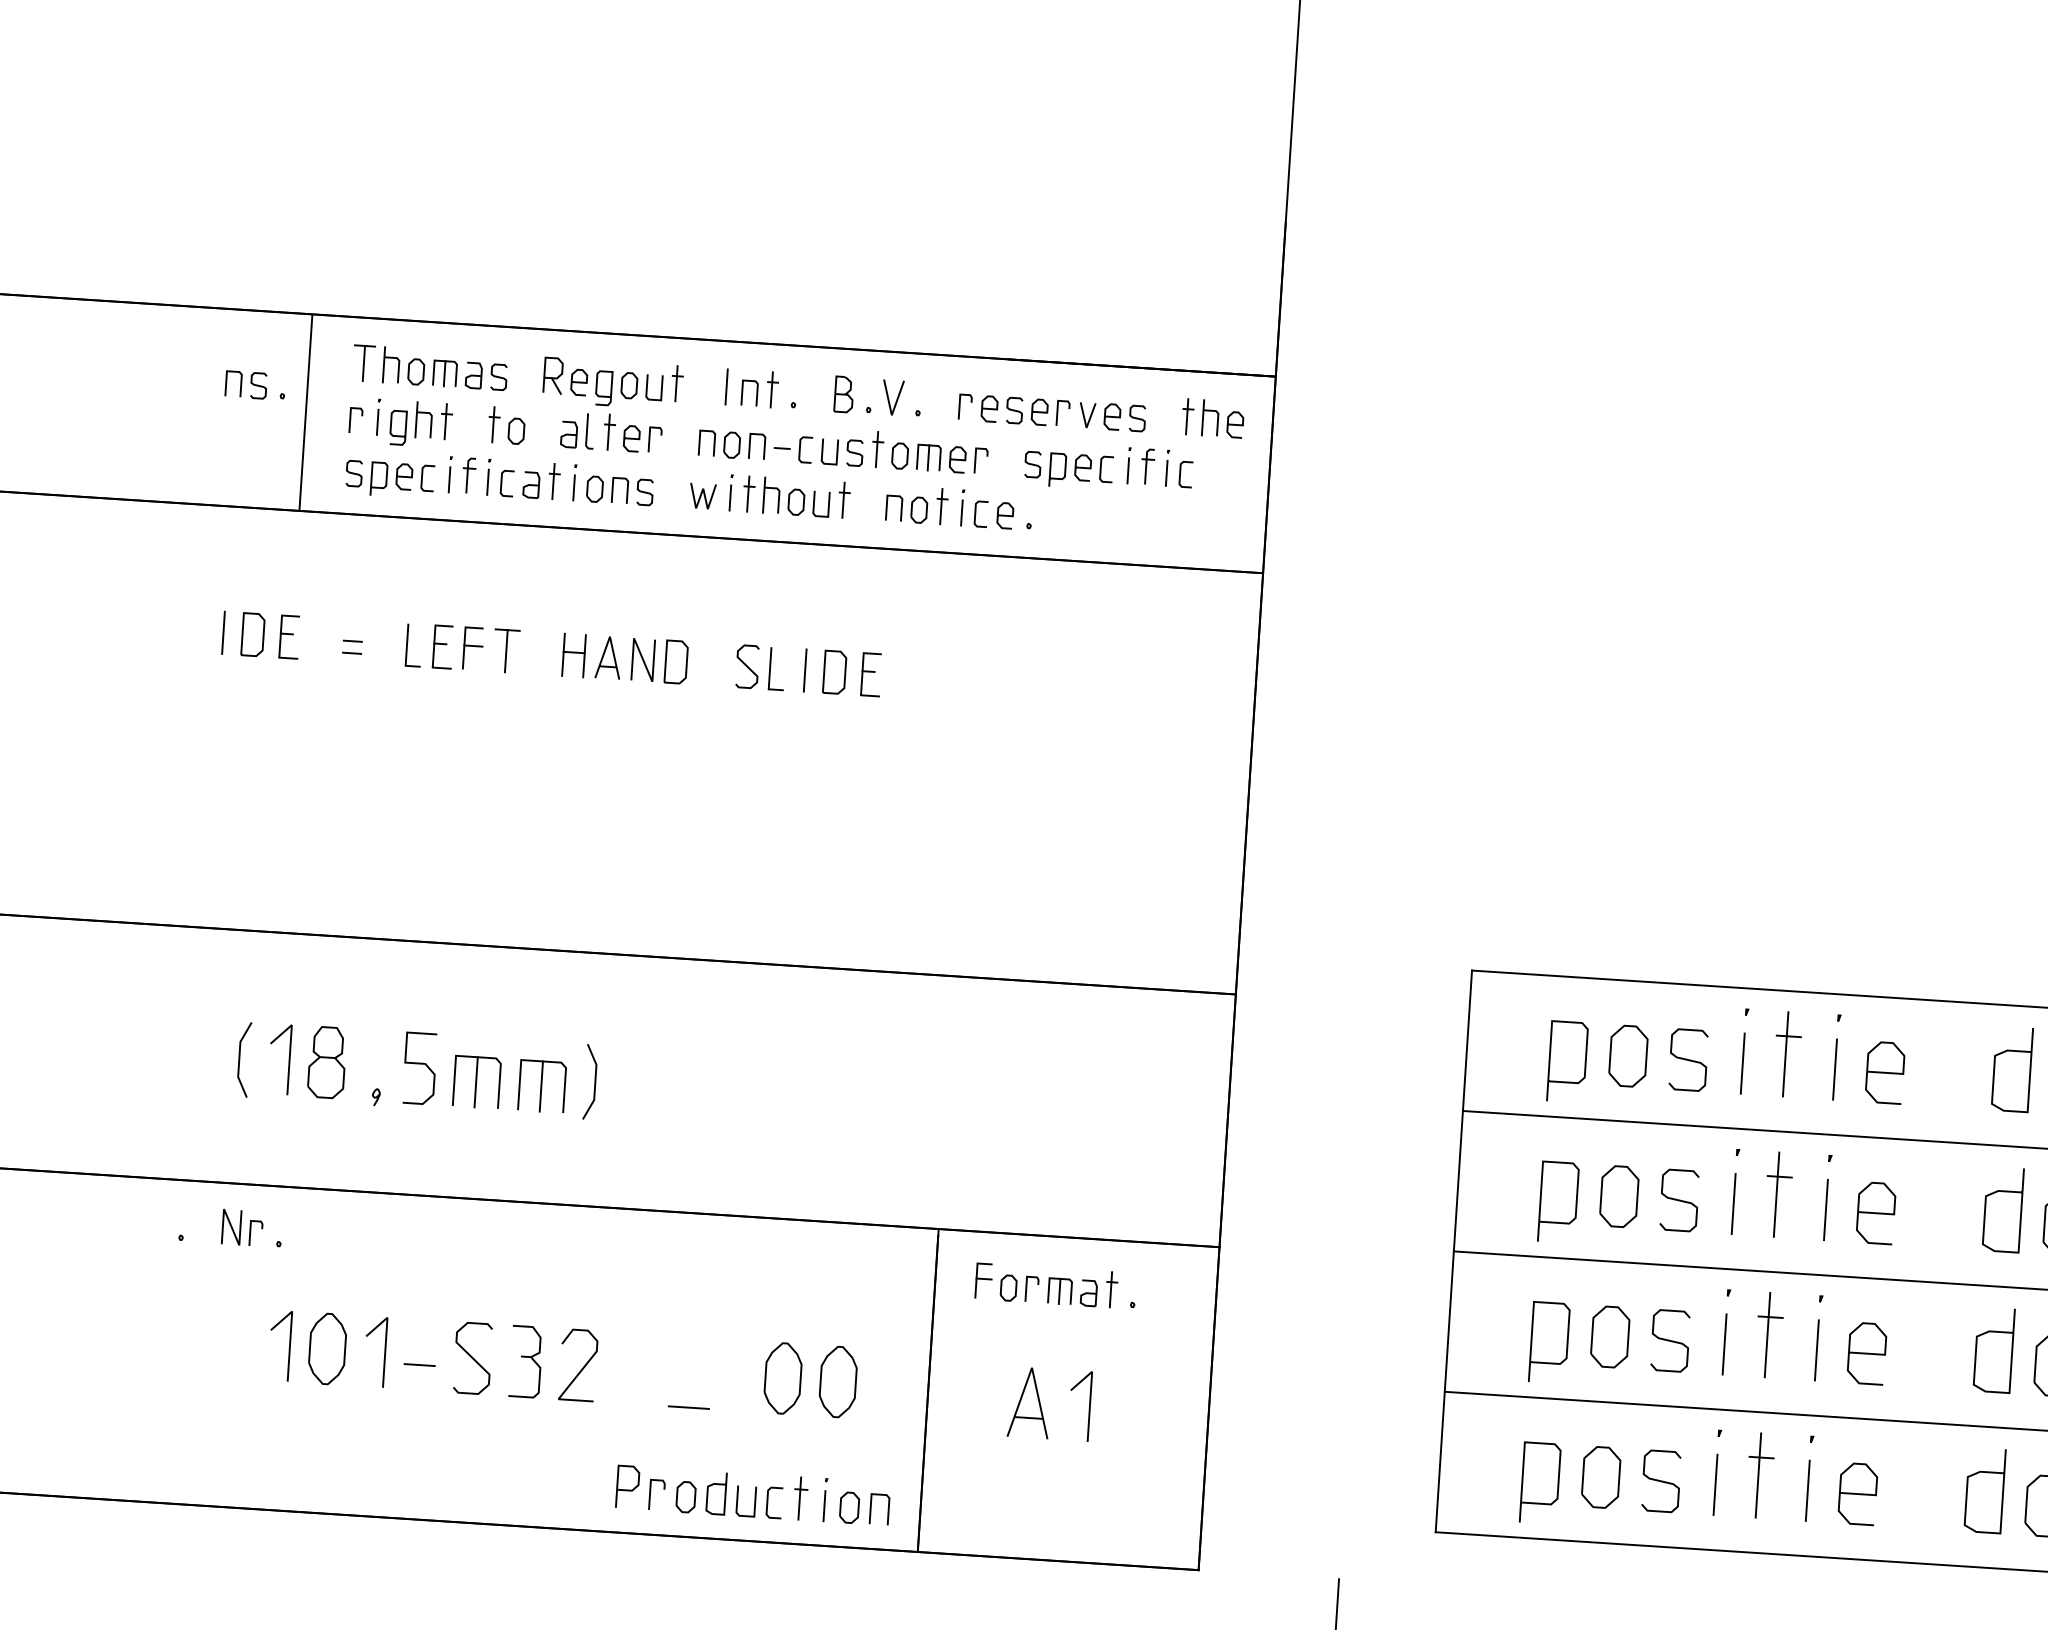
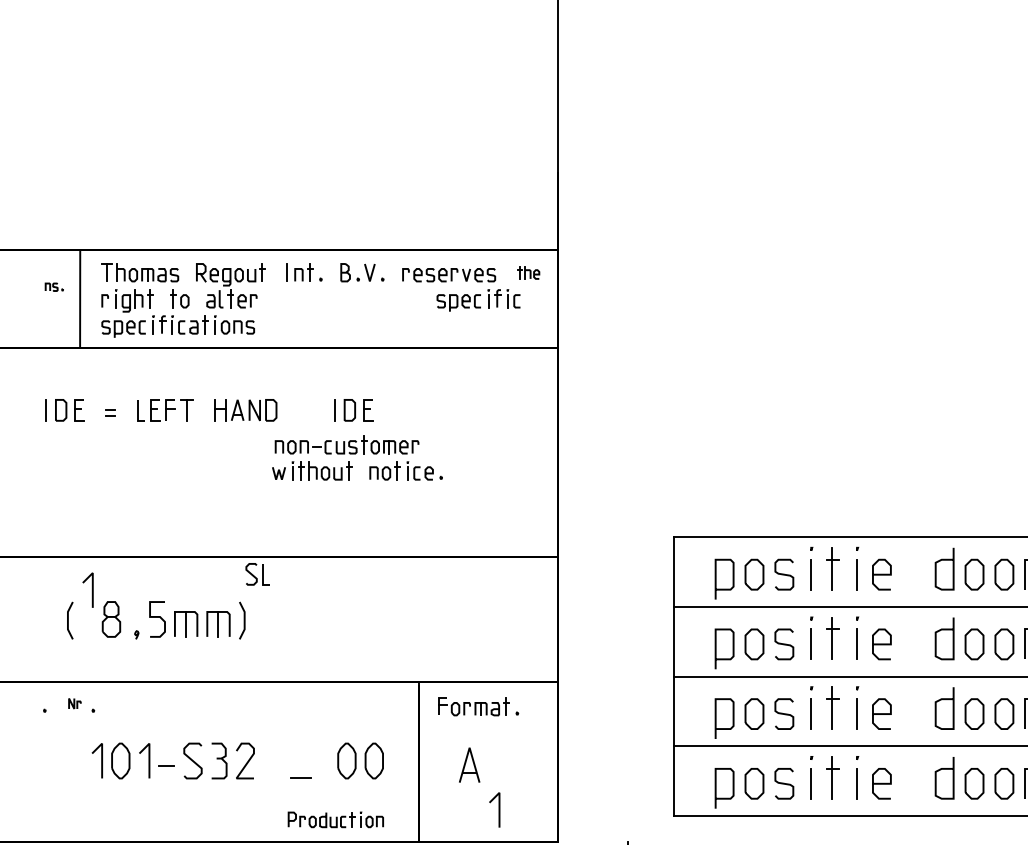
part: (255, 386) -> (54, 287), size x0.6
part: (1212, 417) -> (528, 272), size x0.7
part: (862, 474) -> (357, 457), moved
part: (759, 667) -> (257, 574), moved
line: (287, 1058) -> (91, 589), moved
part: (241, 1227) -> (74, 703), size x0.6
line: (1087, 1405) -> (498, 809), moved
part: (752, 1494) -> (335, 819), size x0.7

